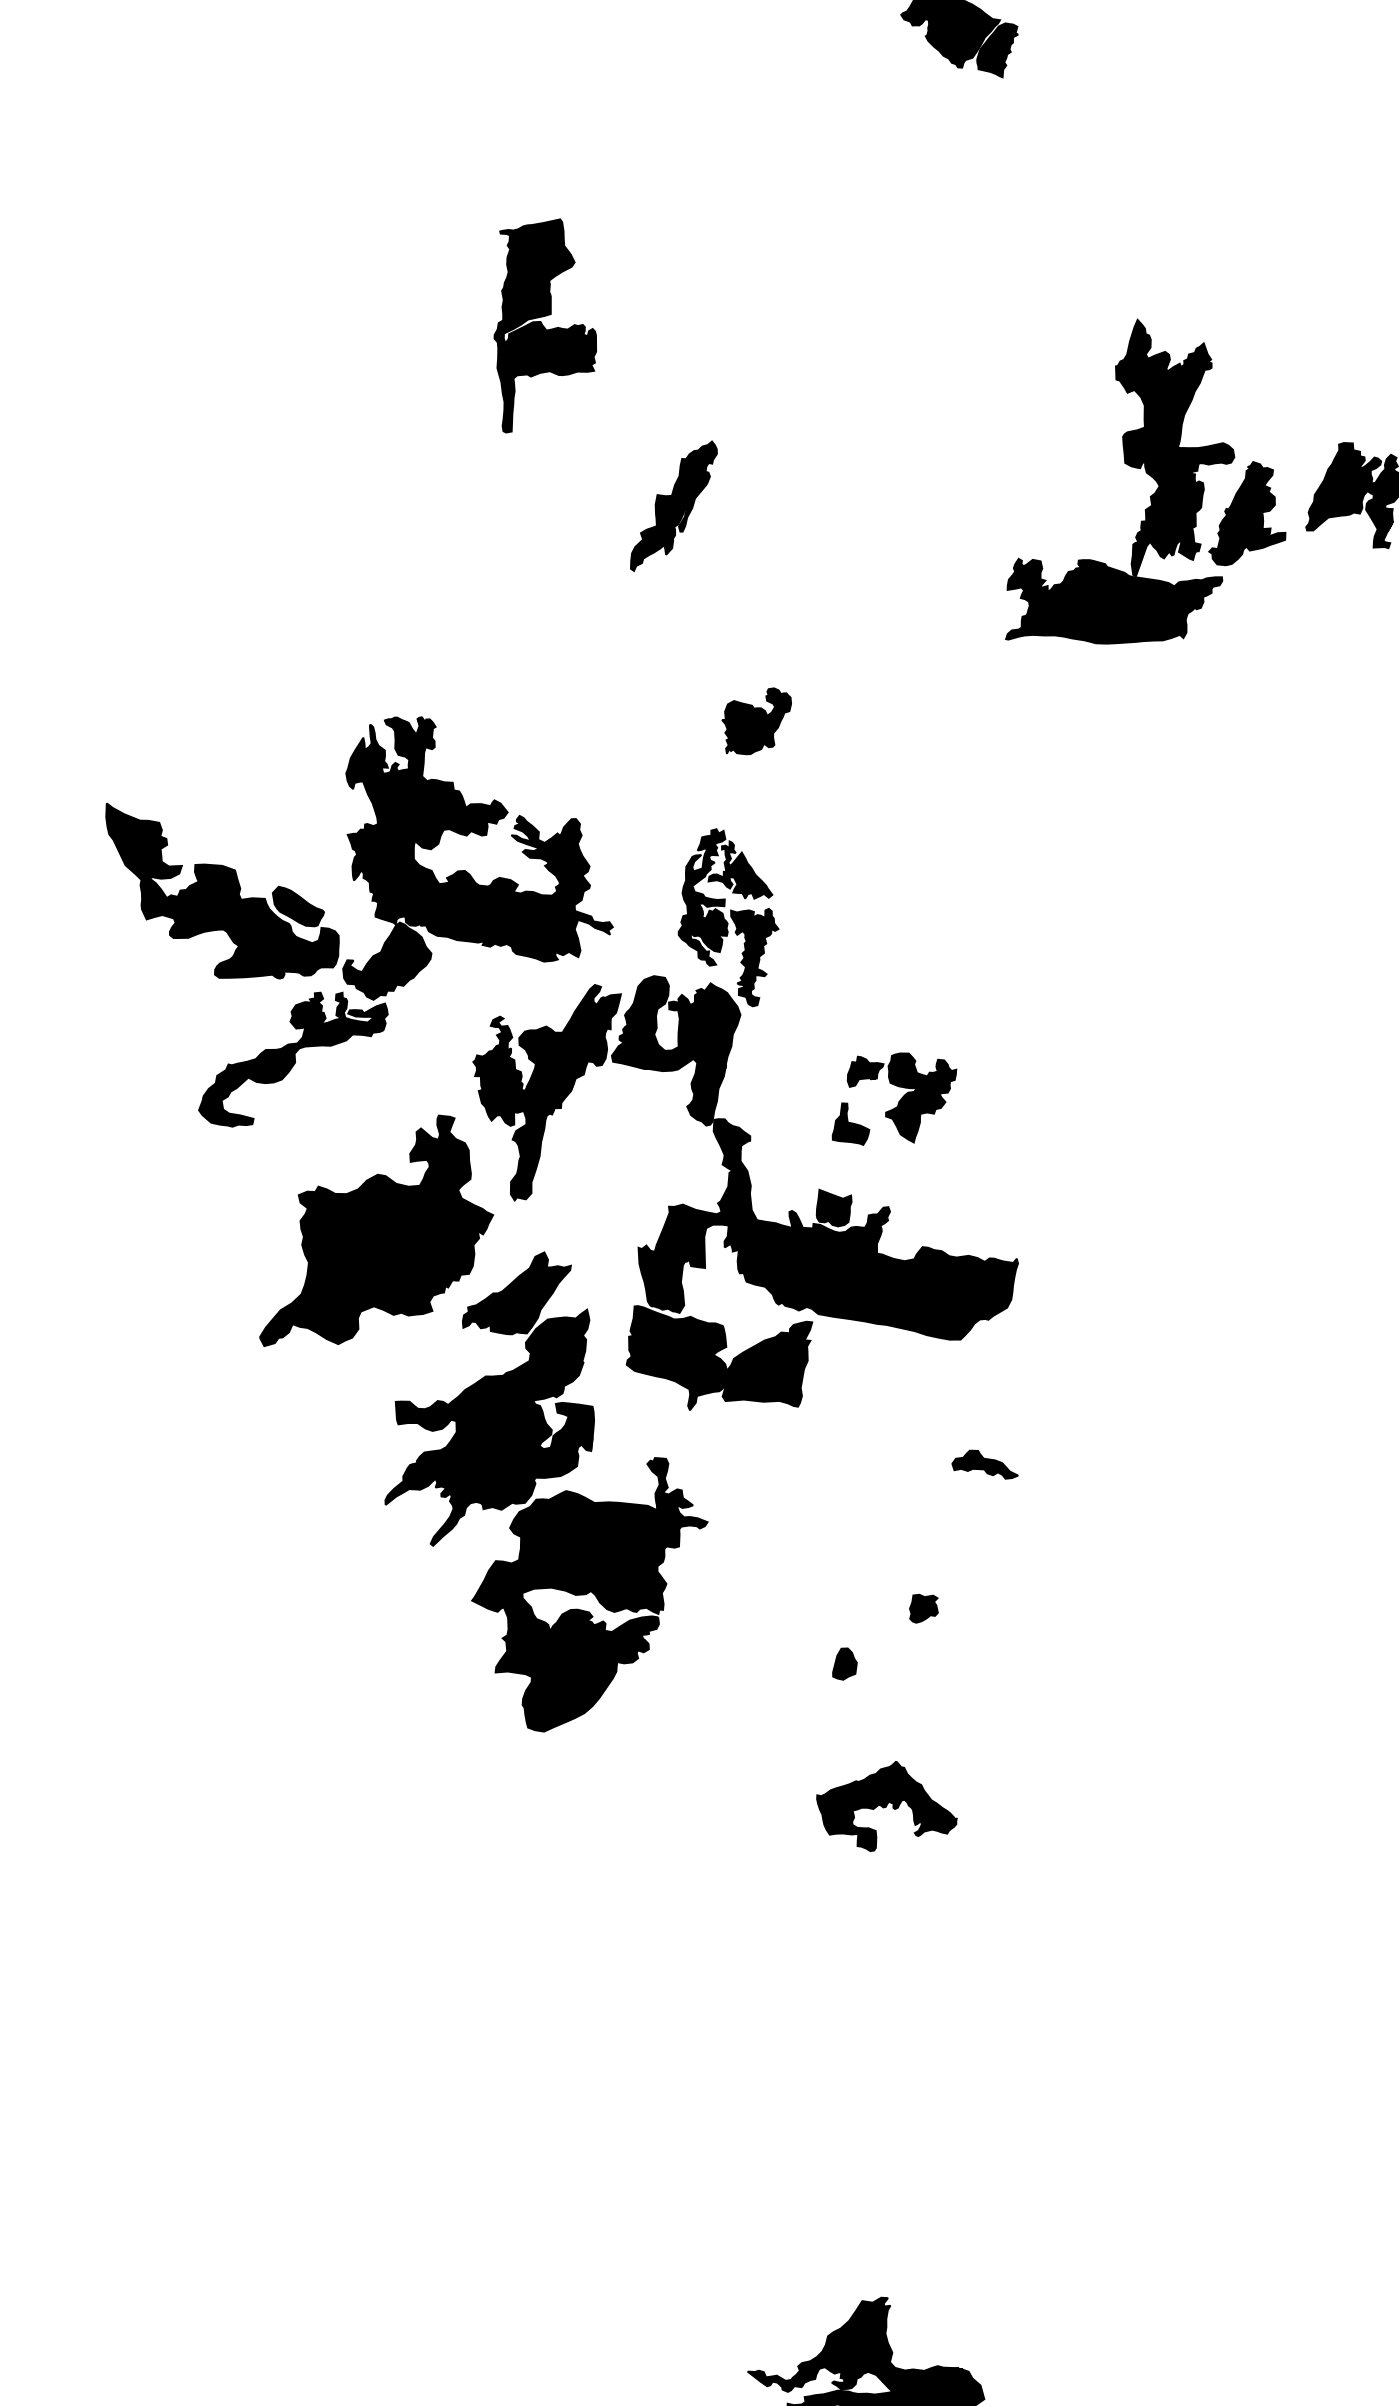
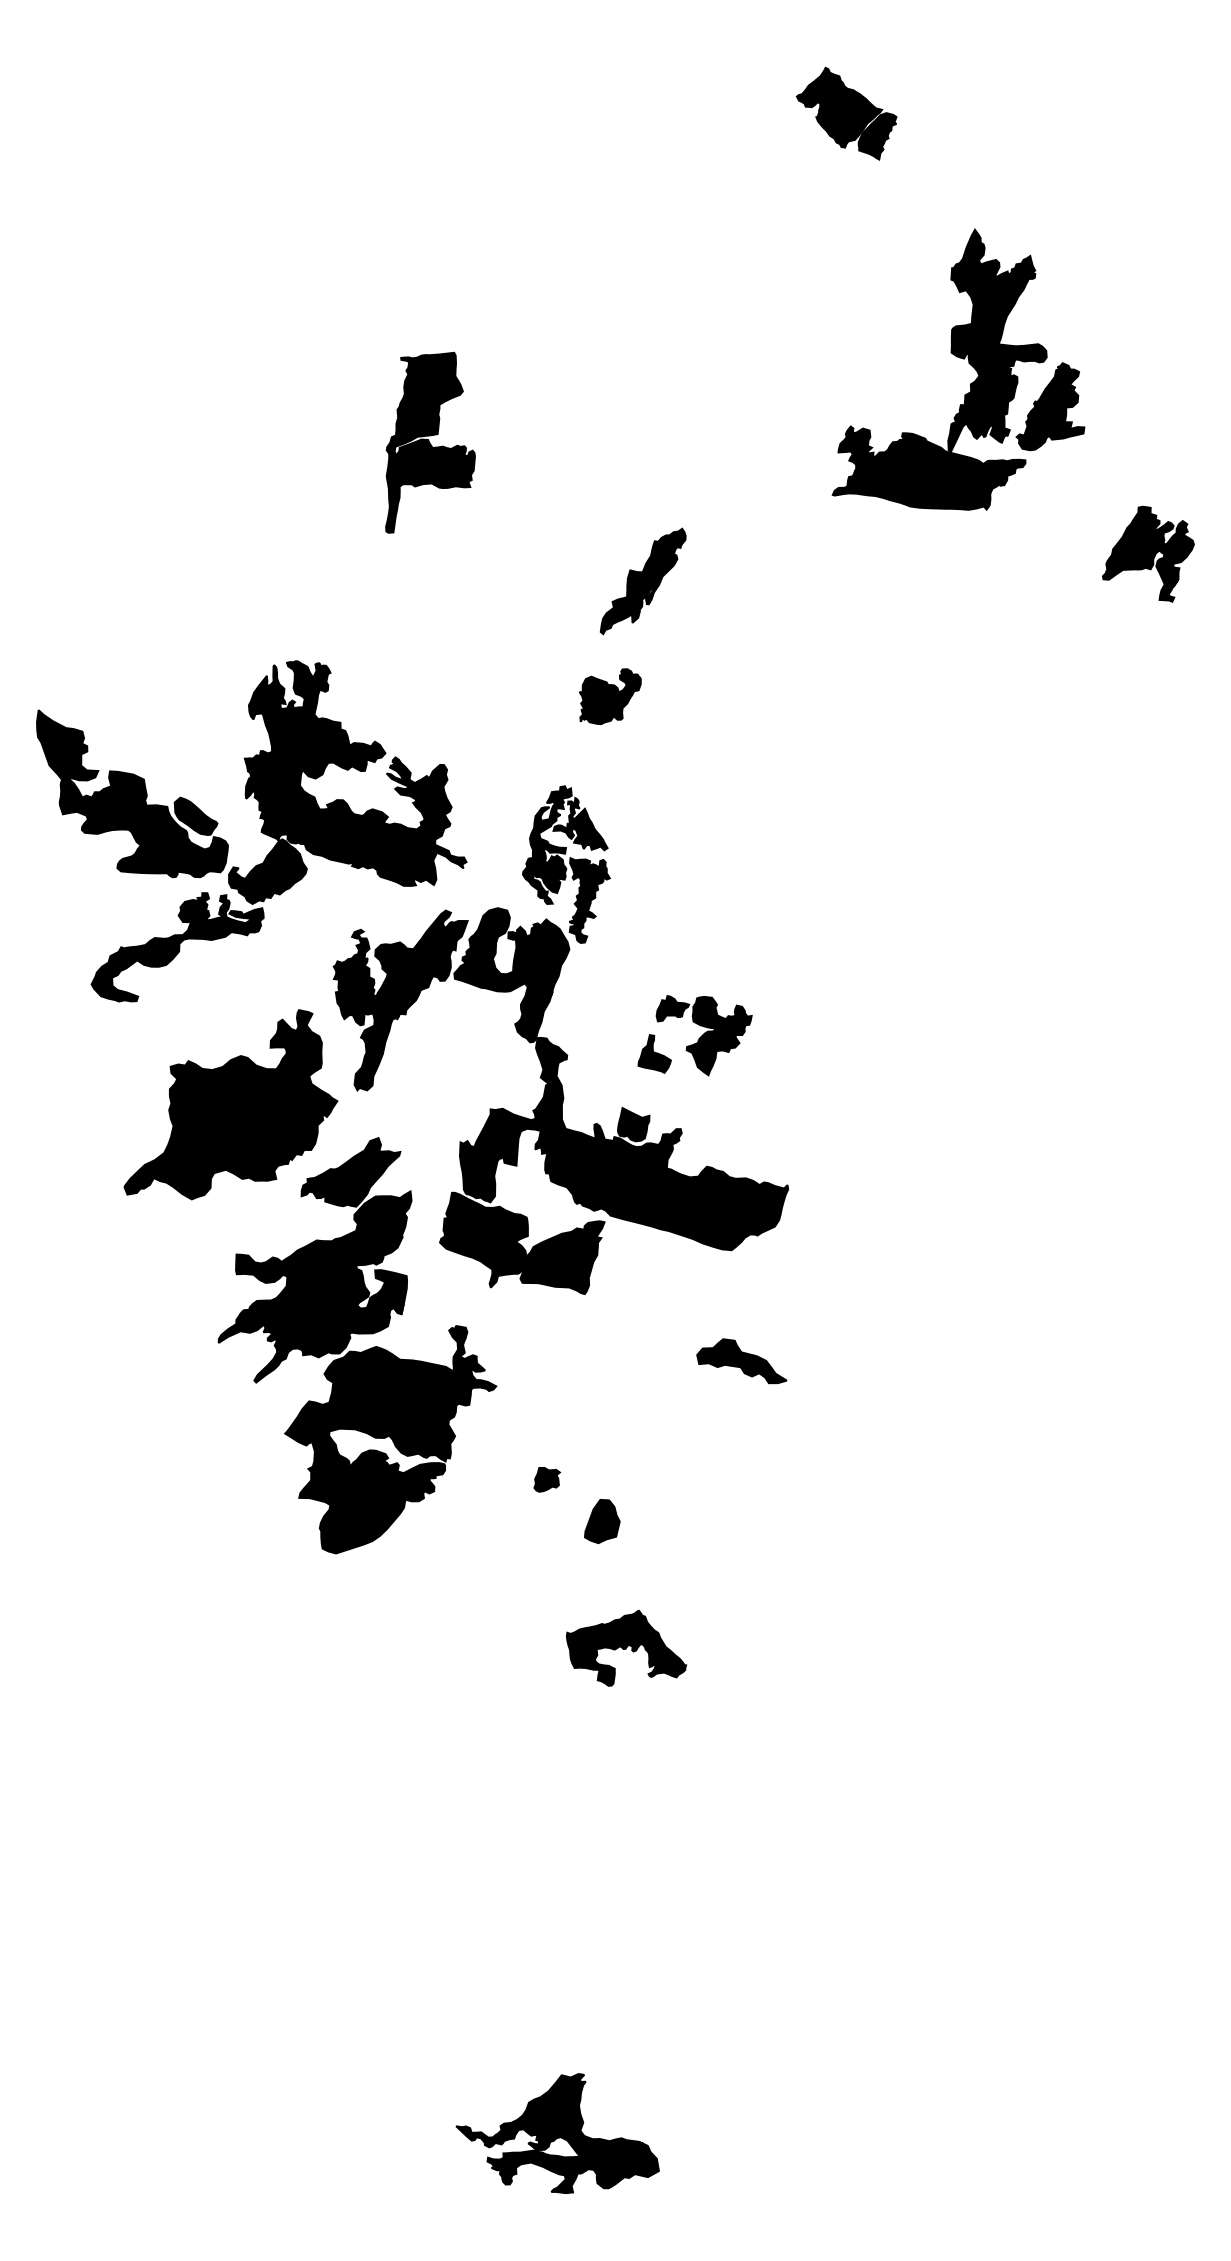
part: (543, 324) -> (430, 442), moved
part: (1138, 469) -> (962, 359), moved
part: (672, 506) -> (642, 581), moved
part: (983, 1464) -> (740, 1360), size x1.6
part: (924, 1607) -> (547, 1479), moved
part: (844, 1663) -> (602, 1520), size x1.6

